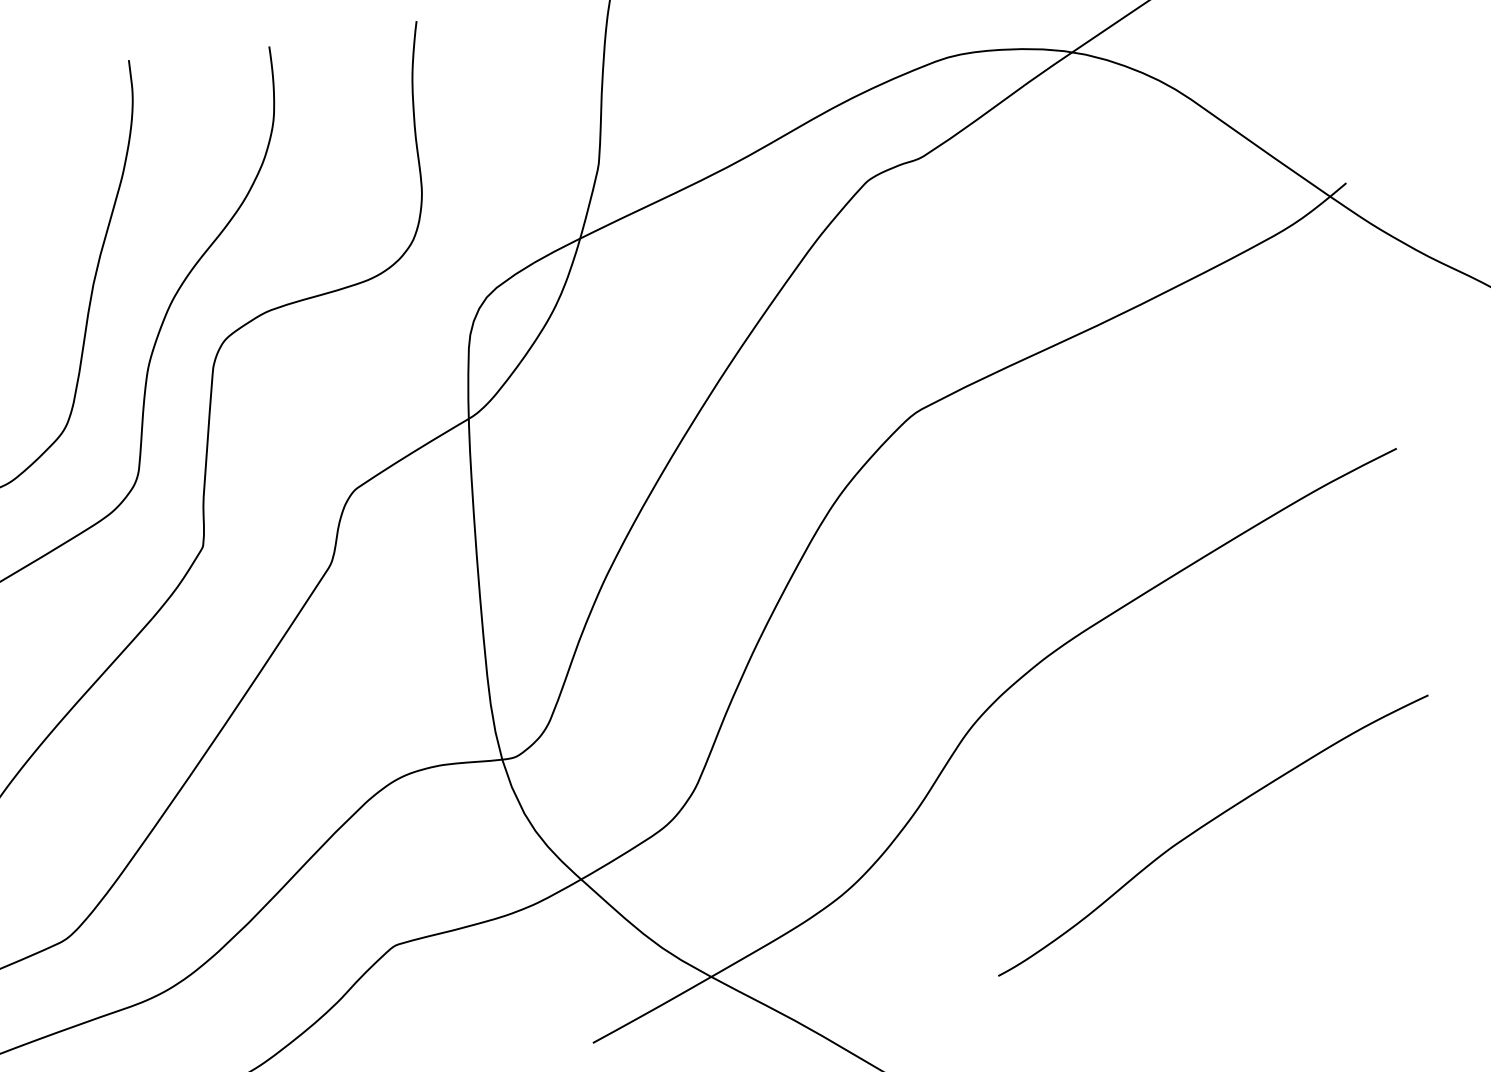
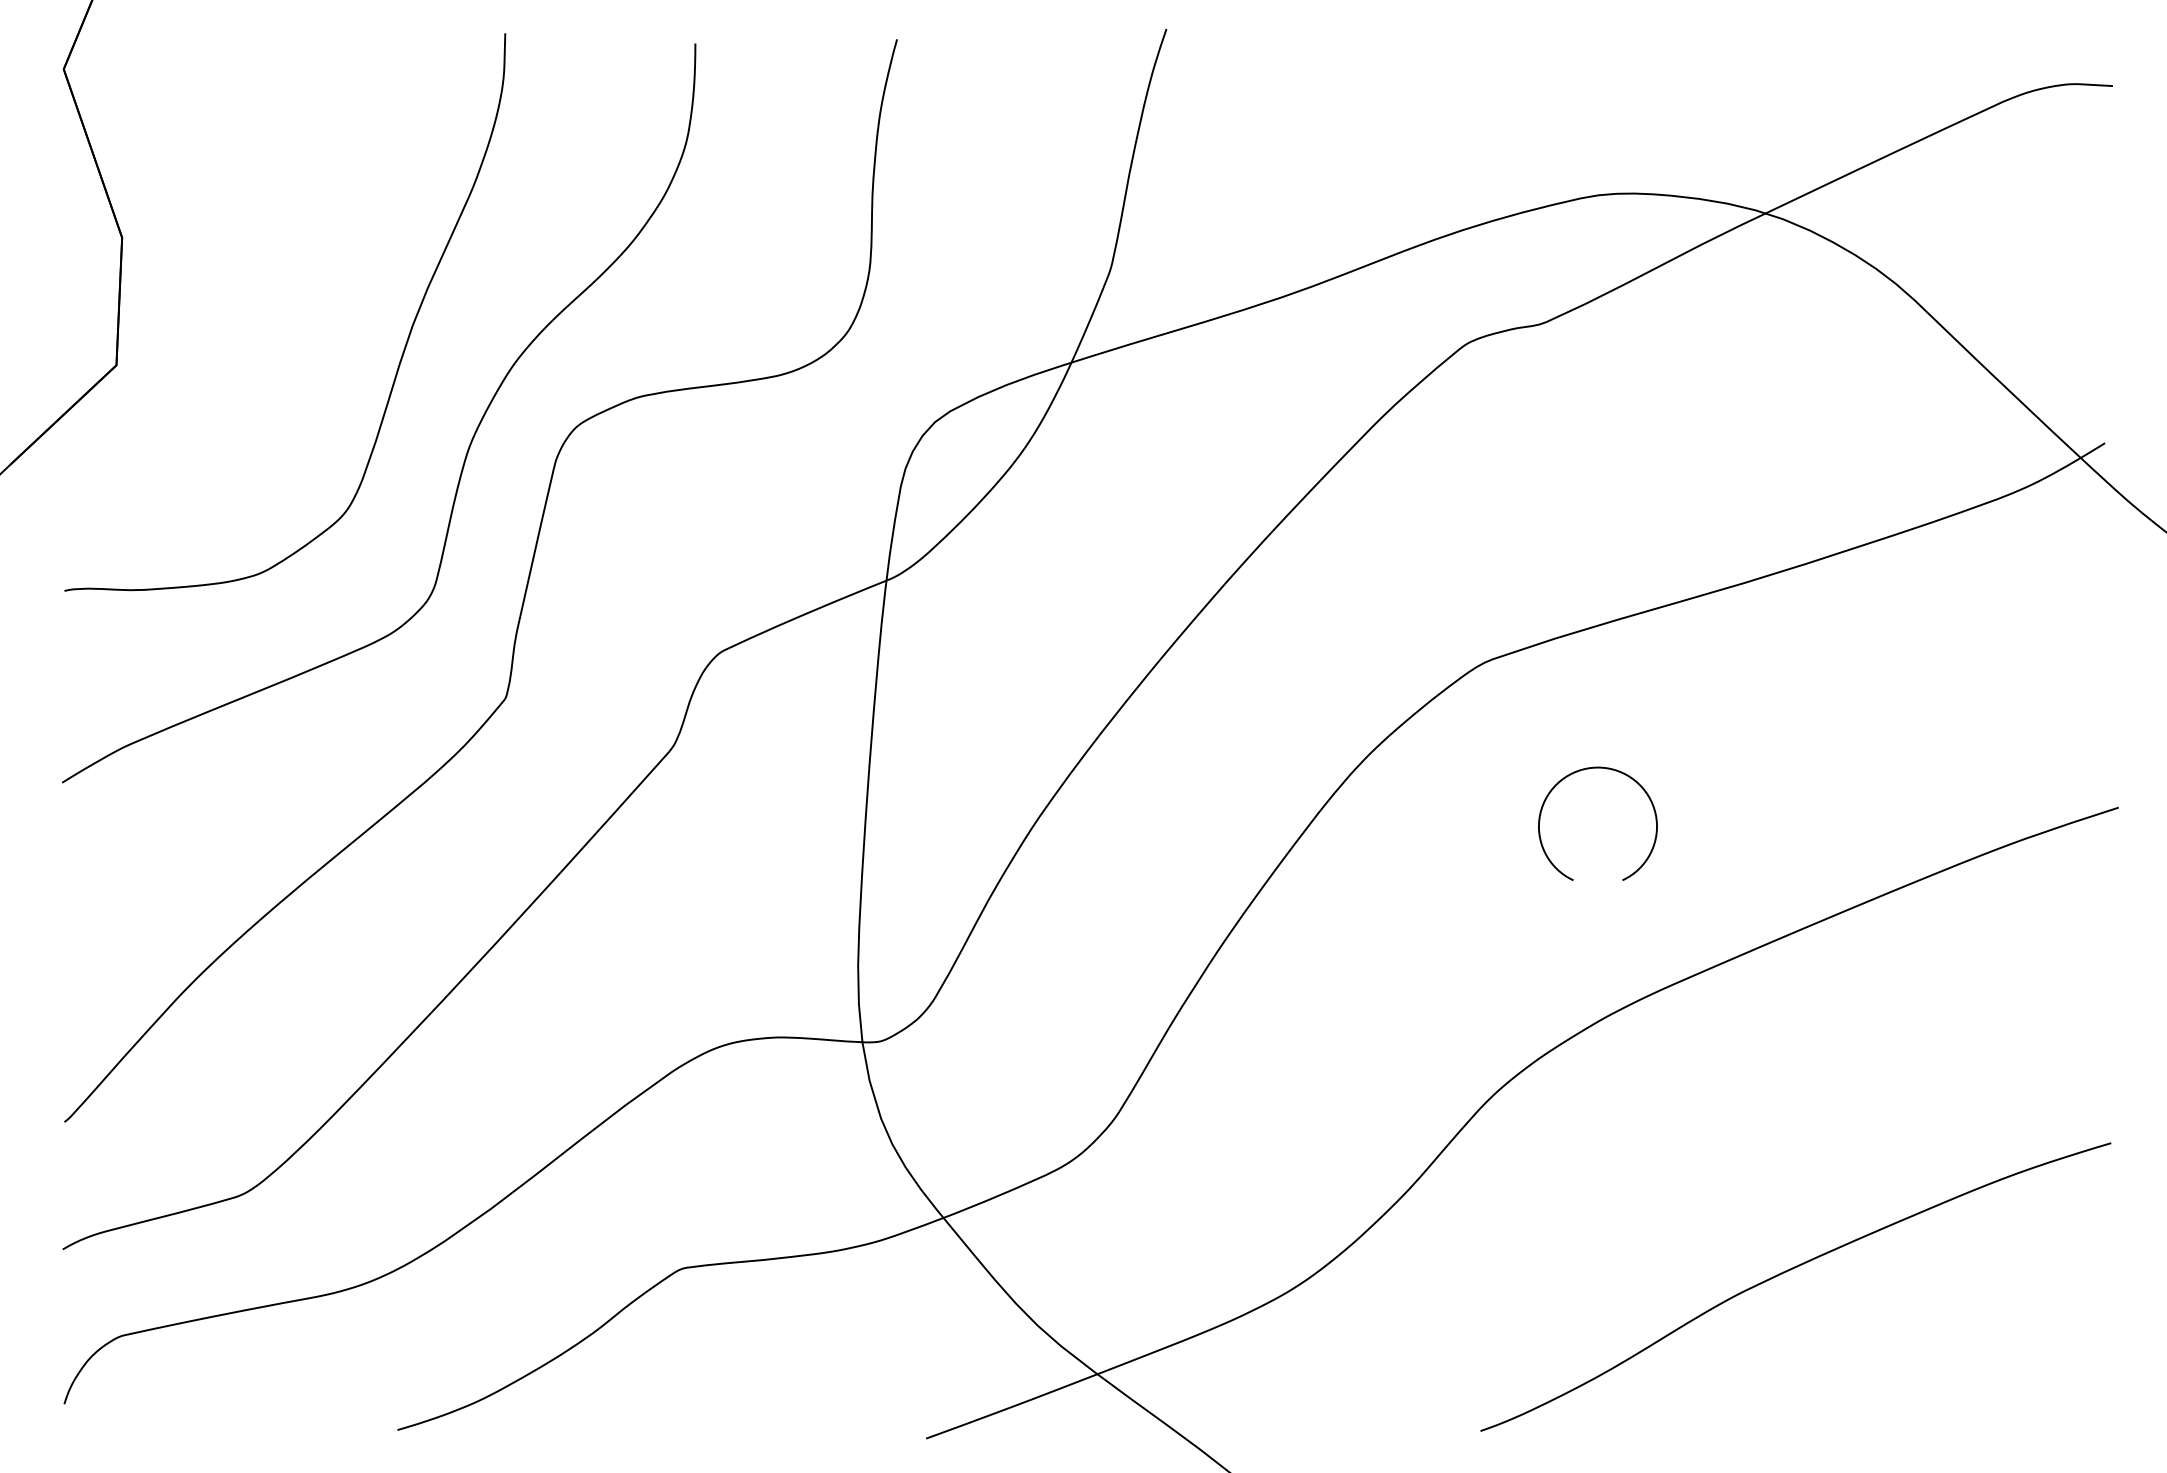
arc: (1001, 480) -> (1584, 770), added

